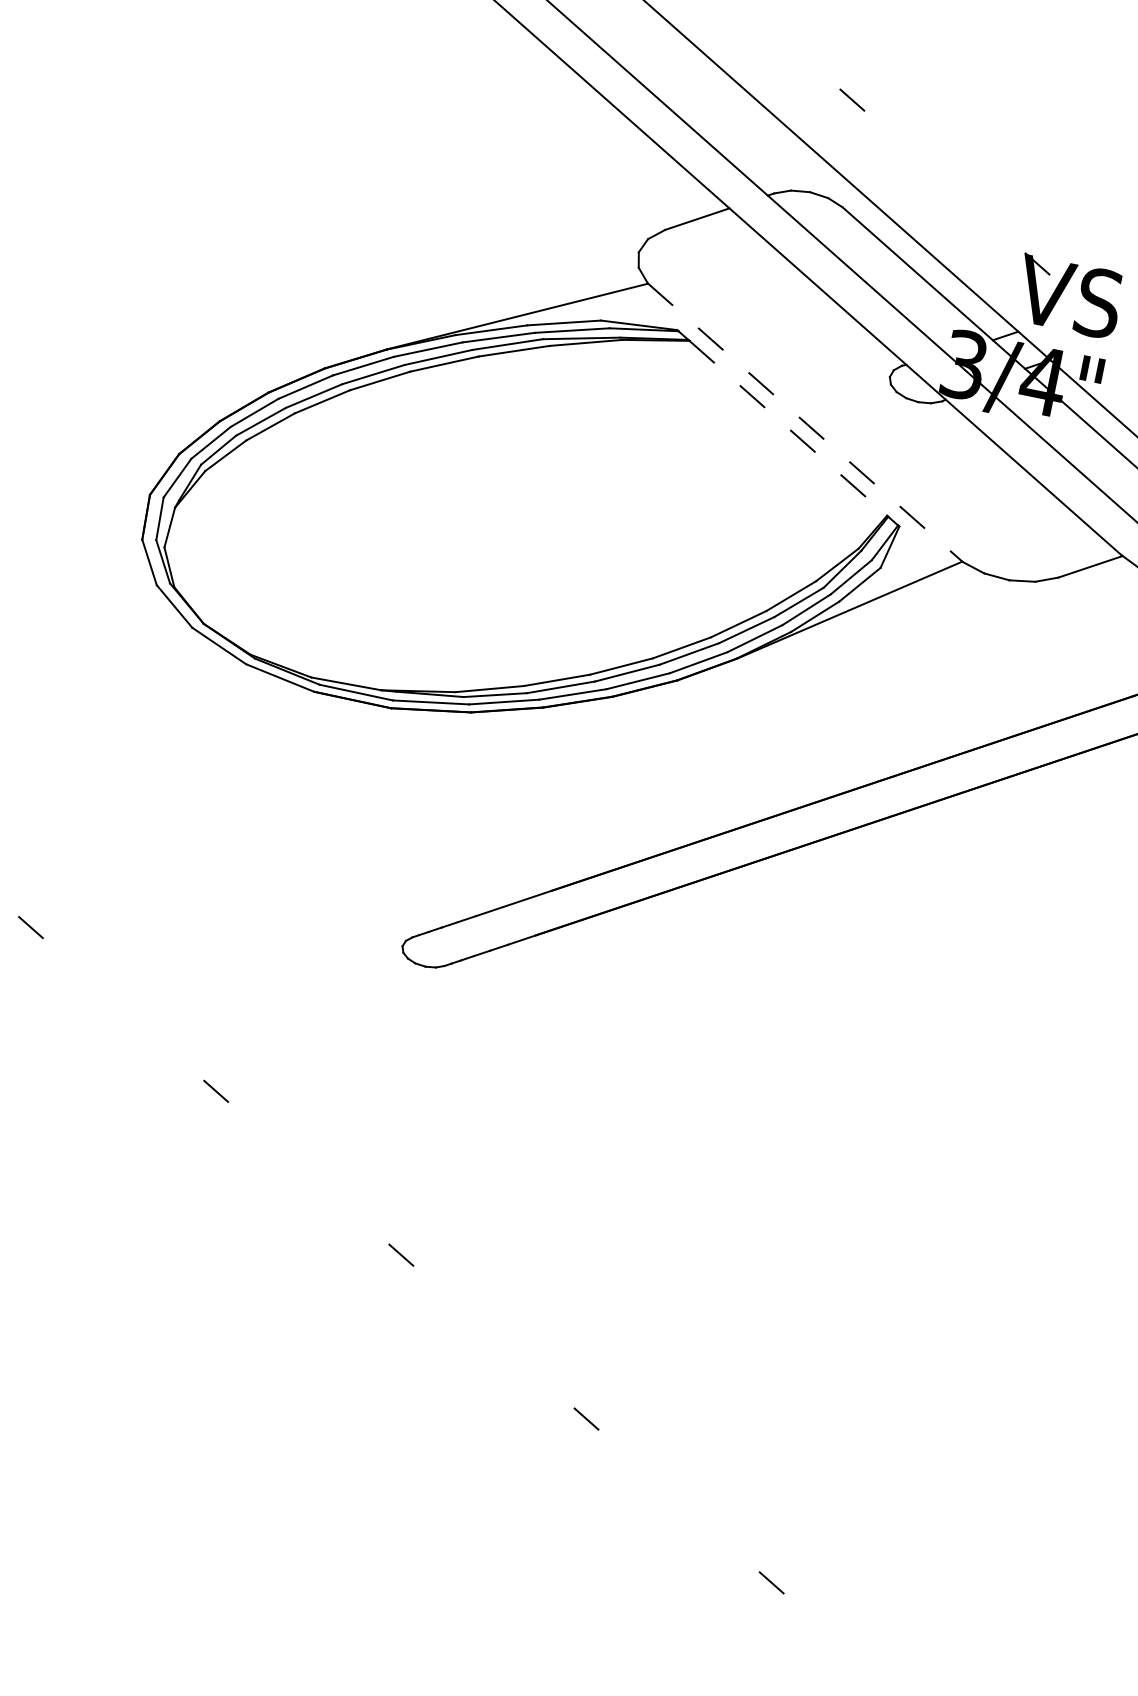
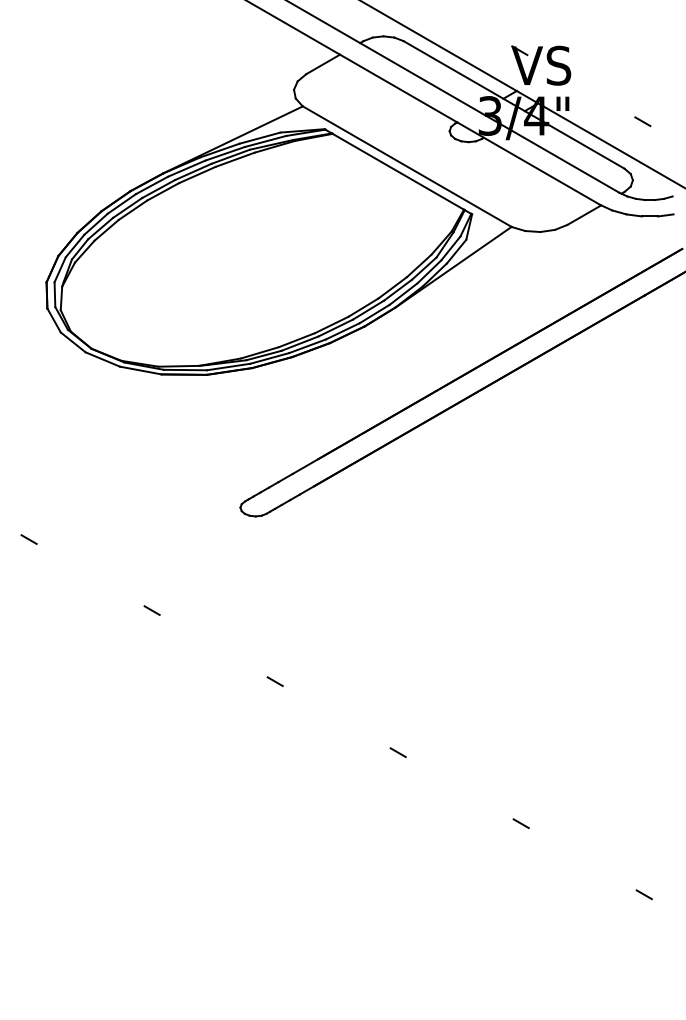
line: (805, 422) -> (407, 166), dashed -> solid
line: (788, 427) -> (398, 171), dashed -> solid

